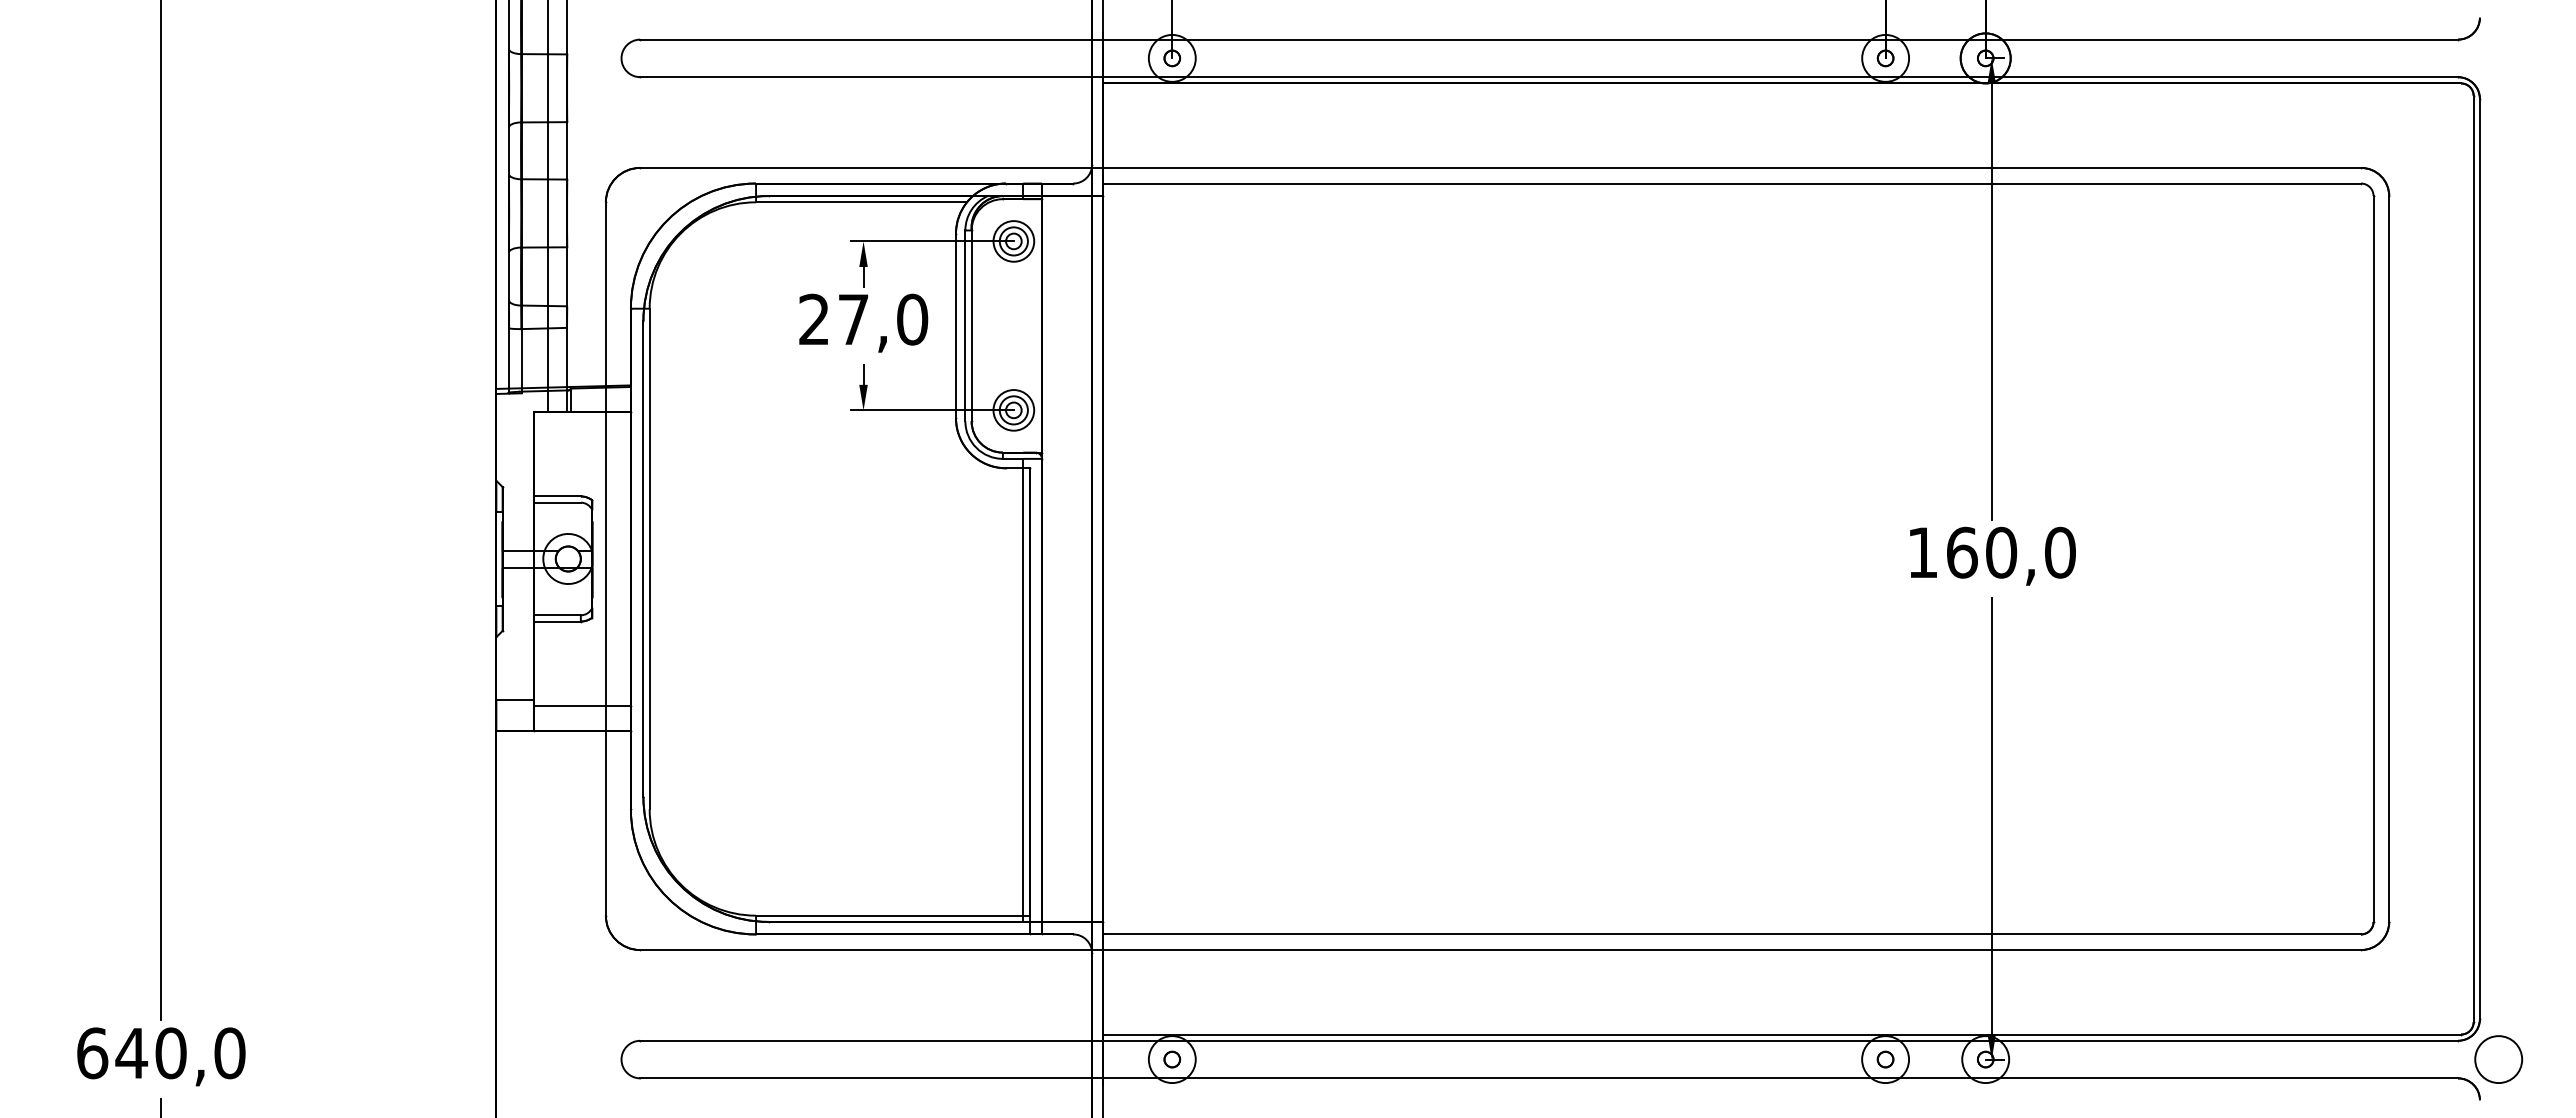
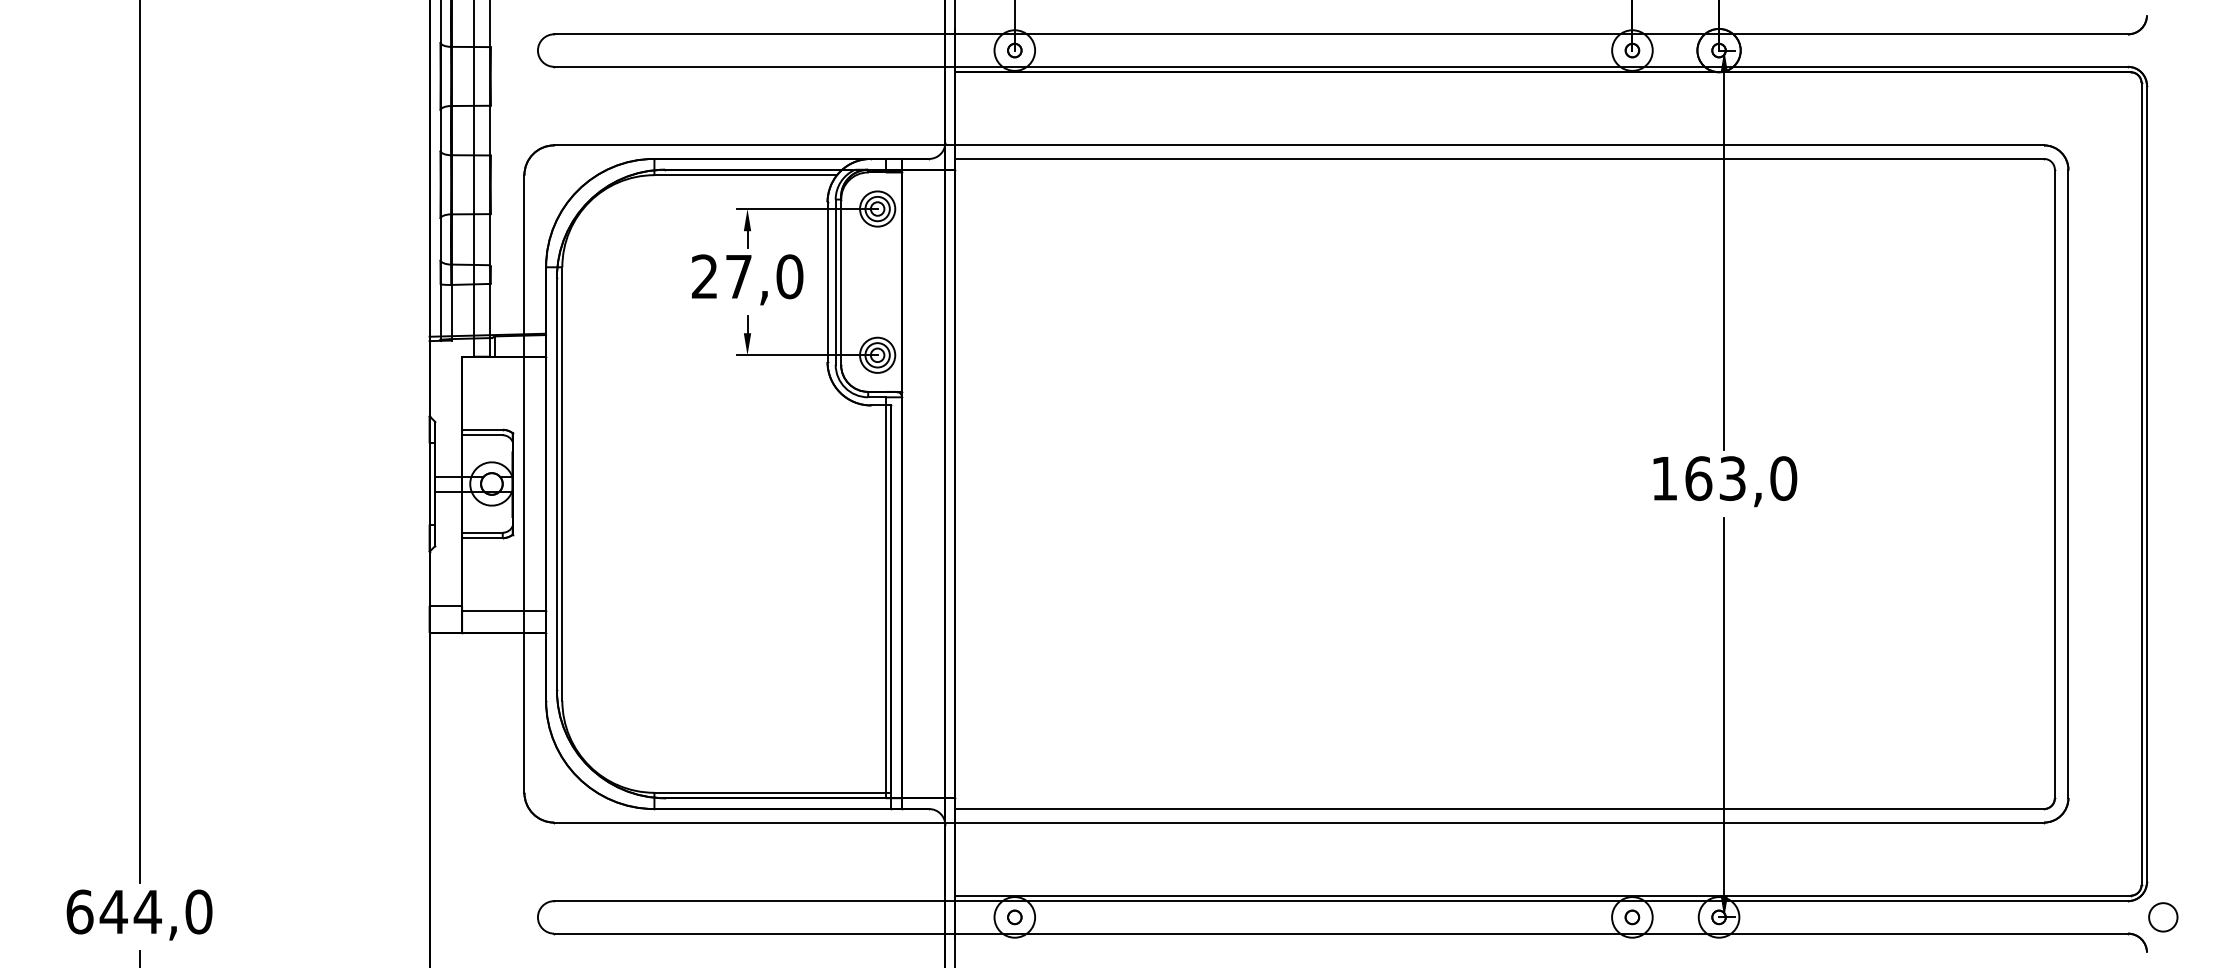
text: (2001, 552) -> (1732, 478), 160,0 -> 163,0
text: (170, 1053) -> (147, 912), 640,0 -> 644,0
circle: (2498, 1059) -> (2163, 917), size x0.7

